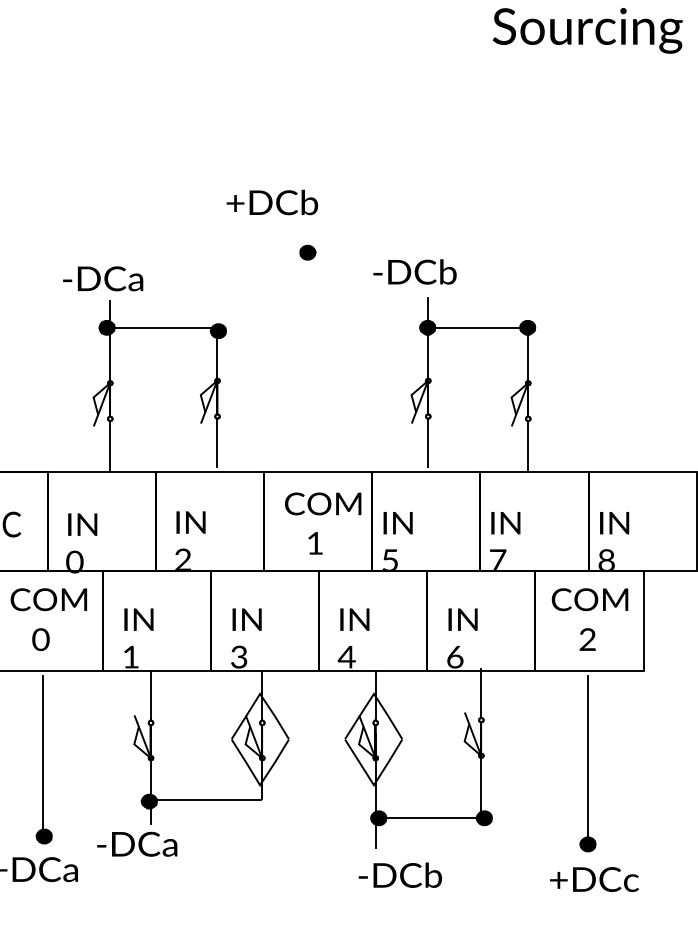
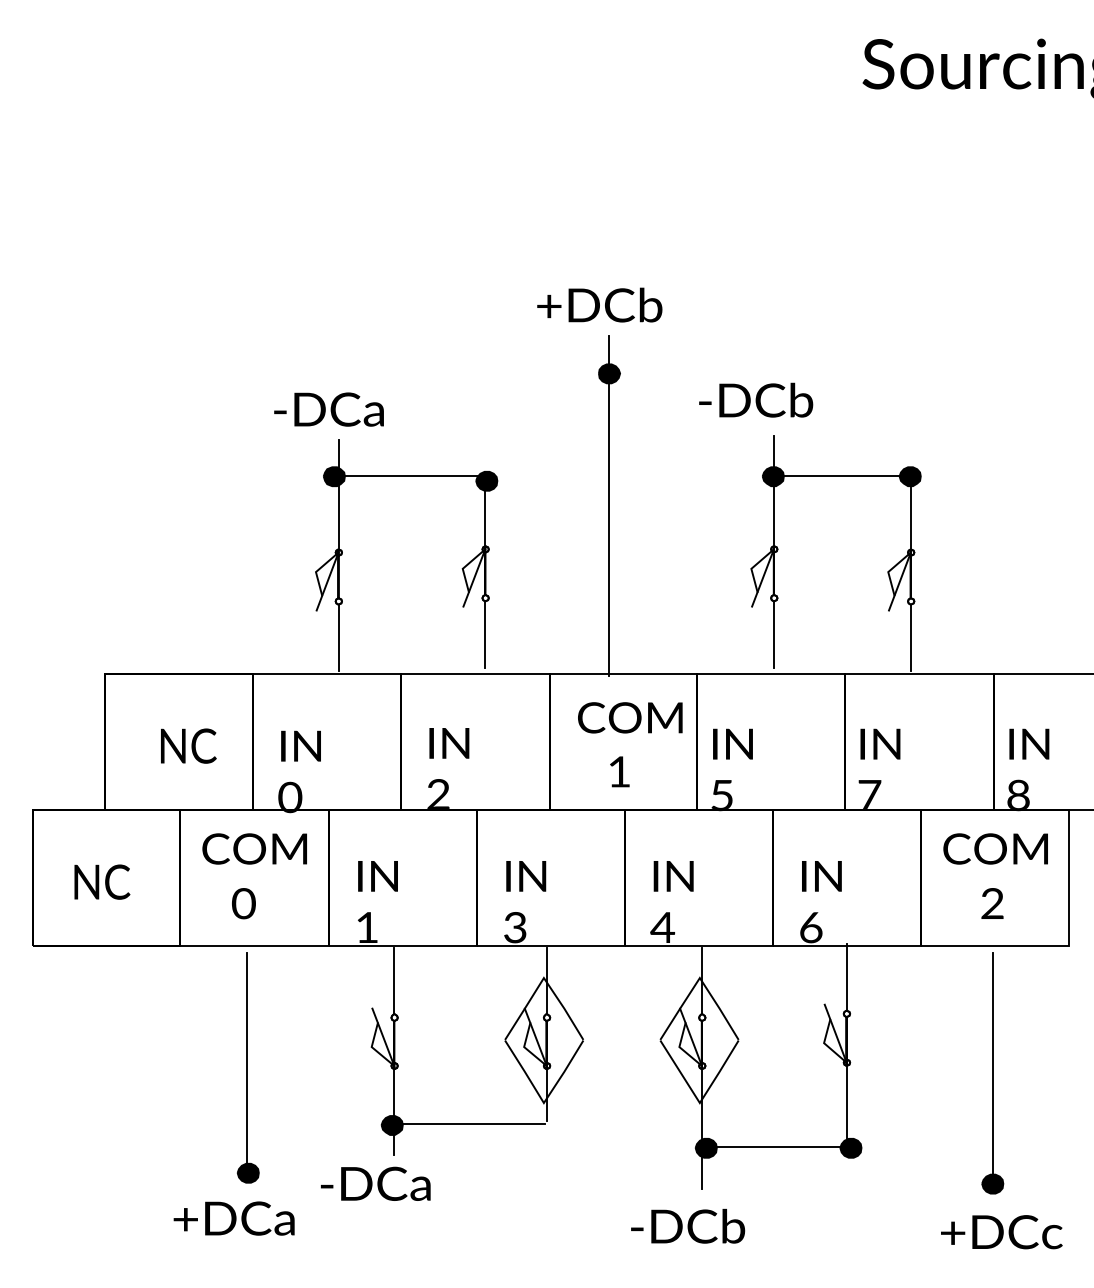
text: (272, 202) -> (599, 304), moved
line: (307, 348) -> (608, 505), added
text: (400, 875) -> (688, 1226), moved

